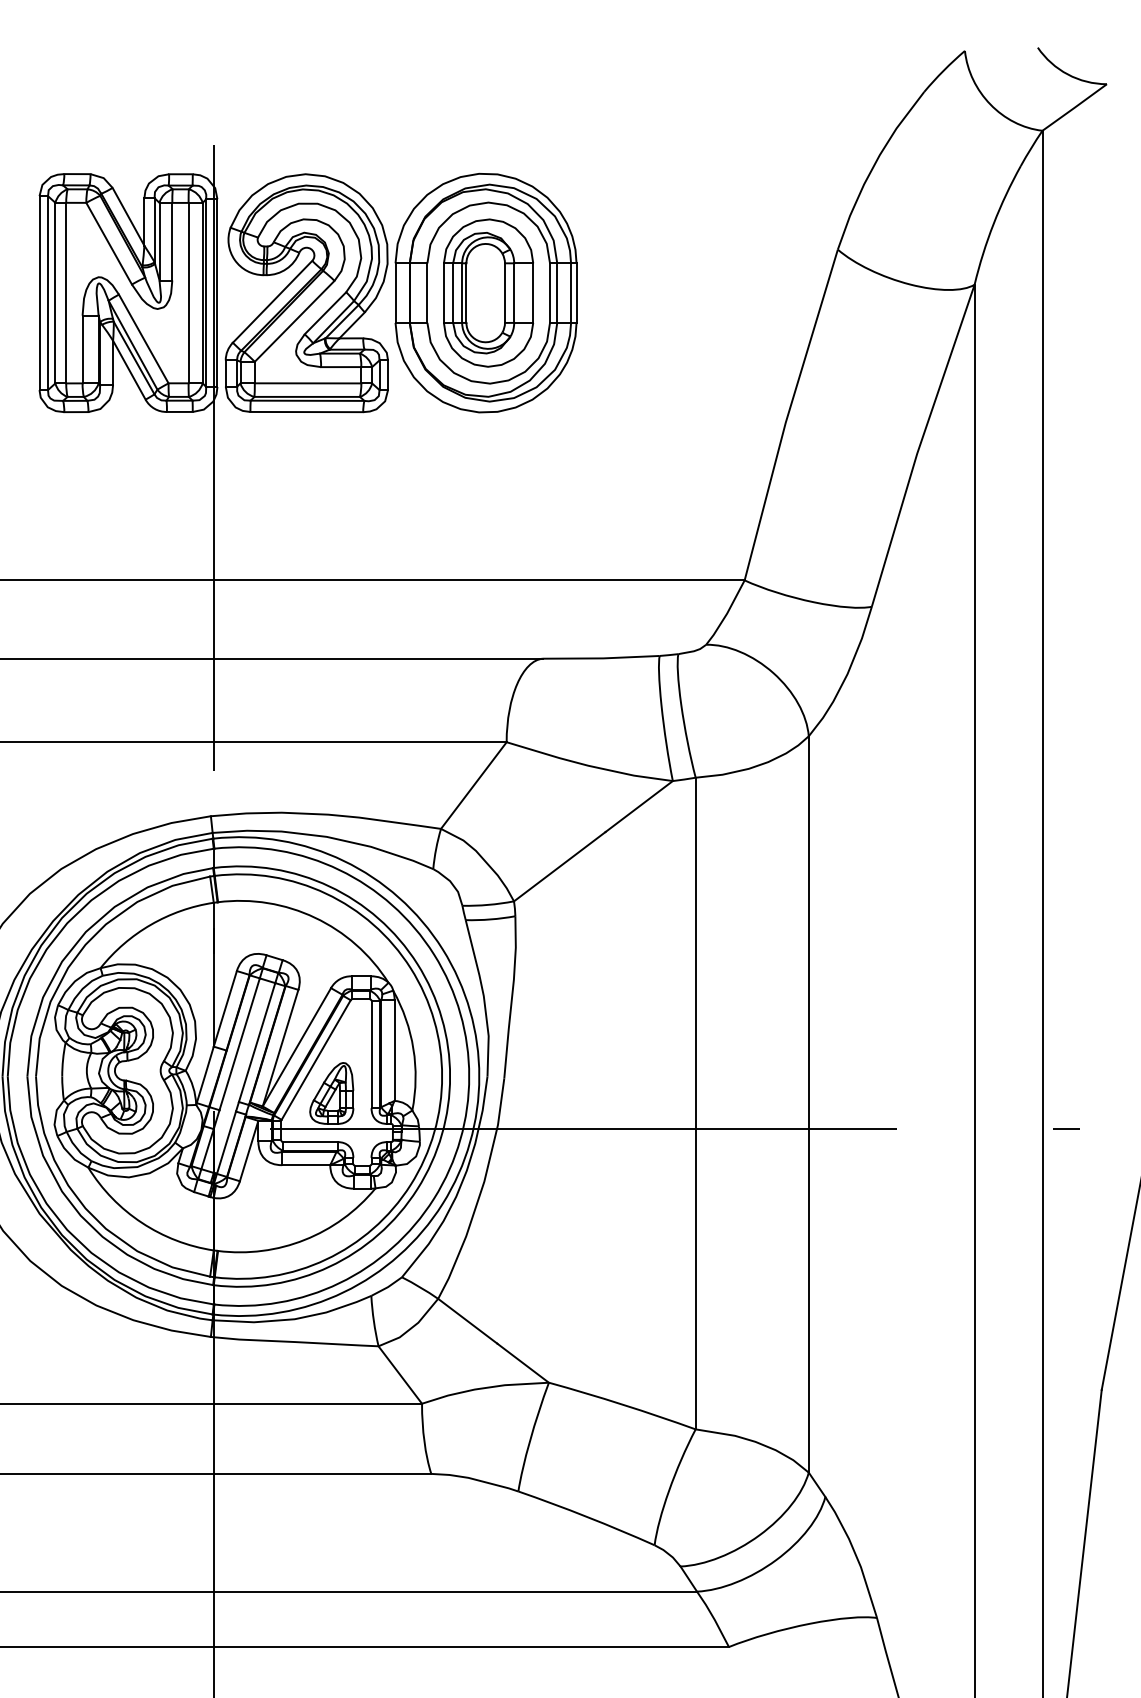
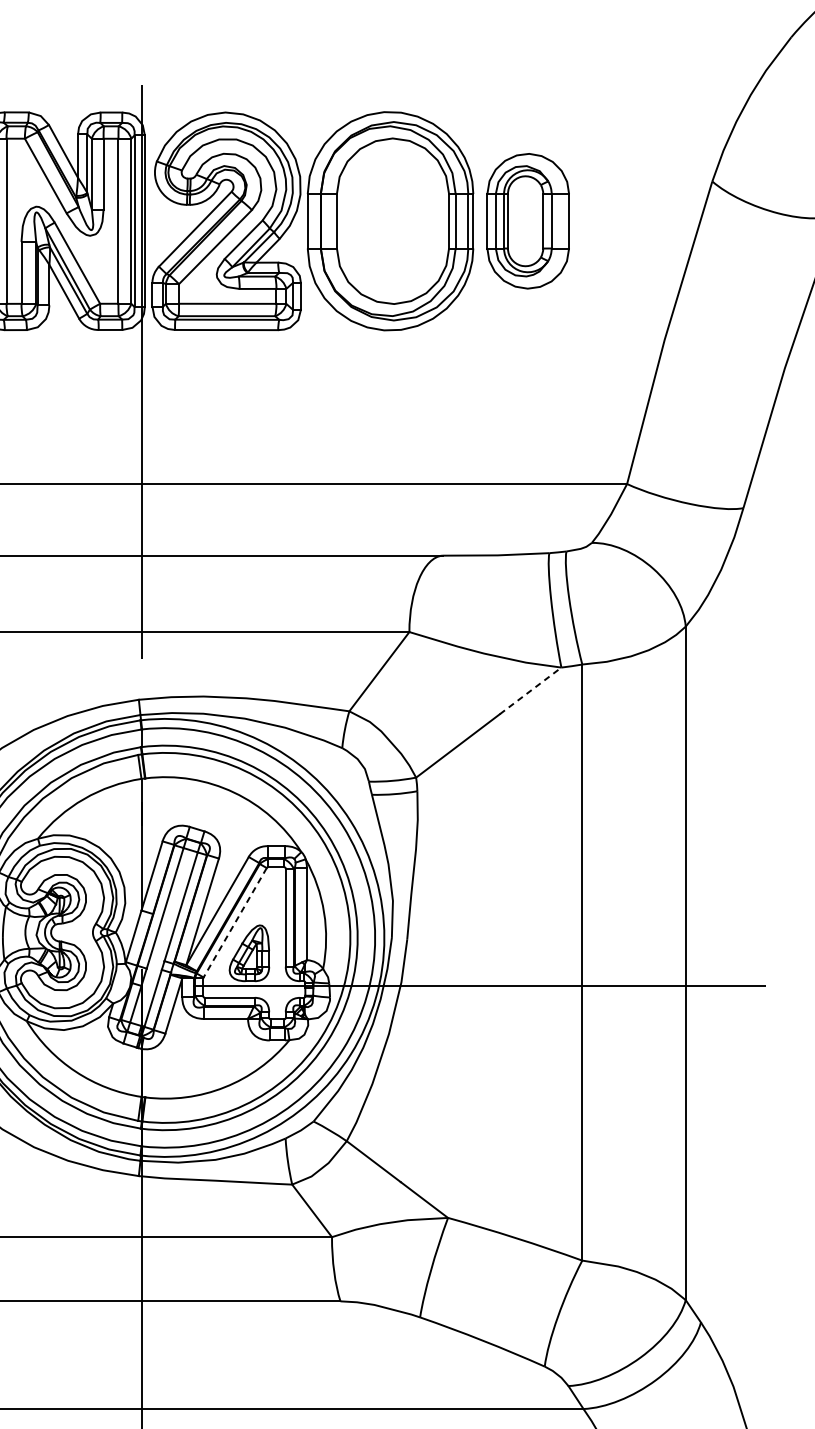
part: (488, 292) -> (528, 220), moved
line: (639, 806) -> (530, 690), solid -> dashed
line: (315, 1060) -> (234, 923), solid -> dashed

